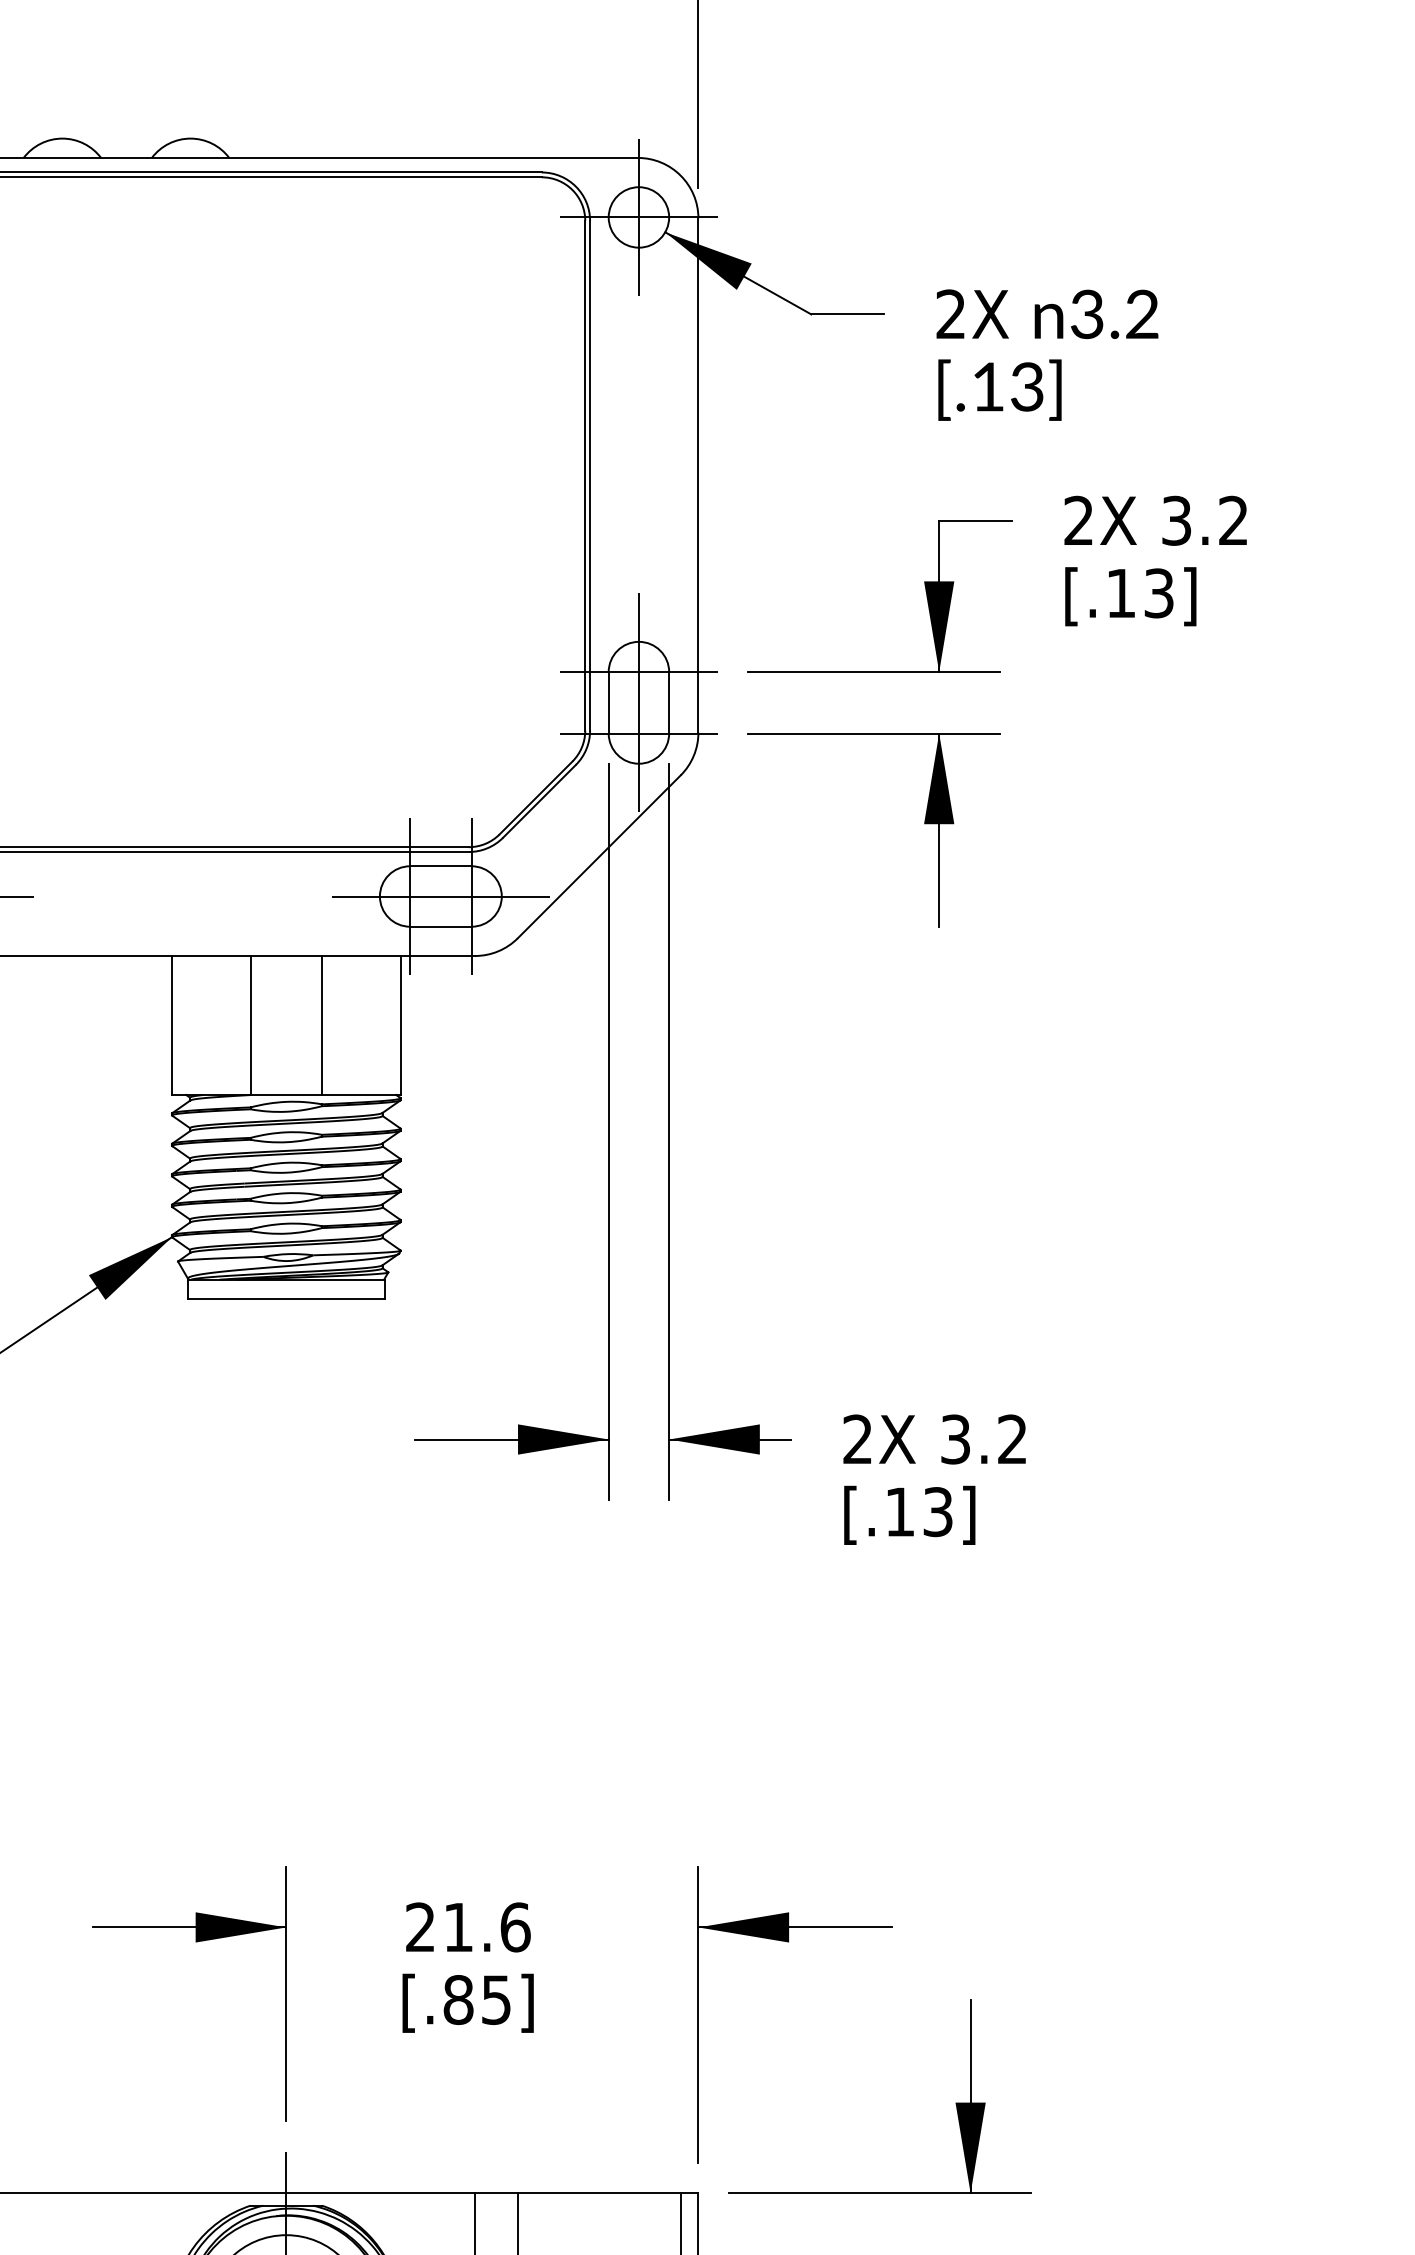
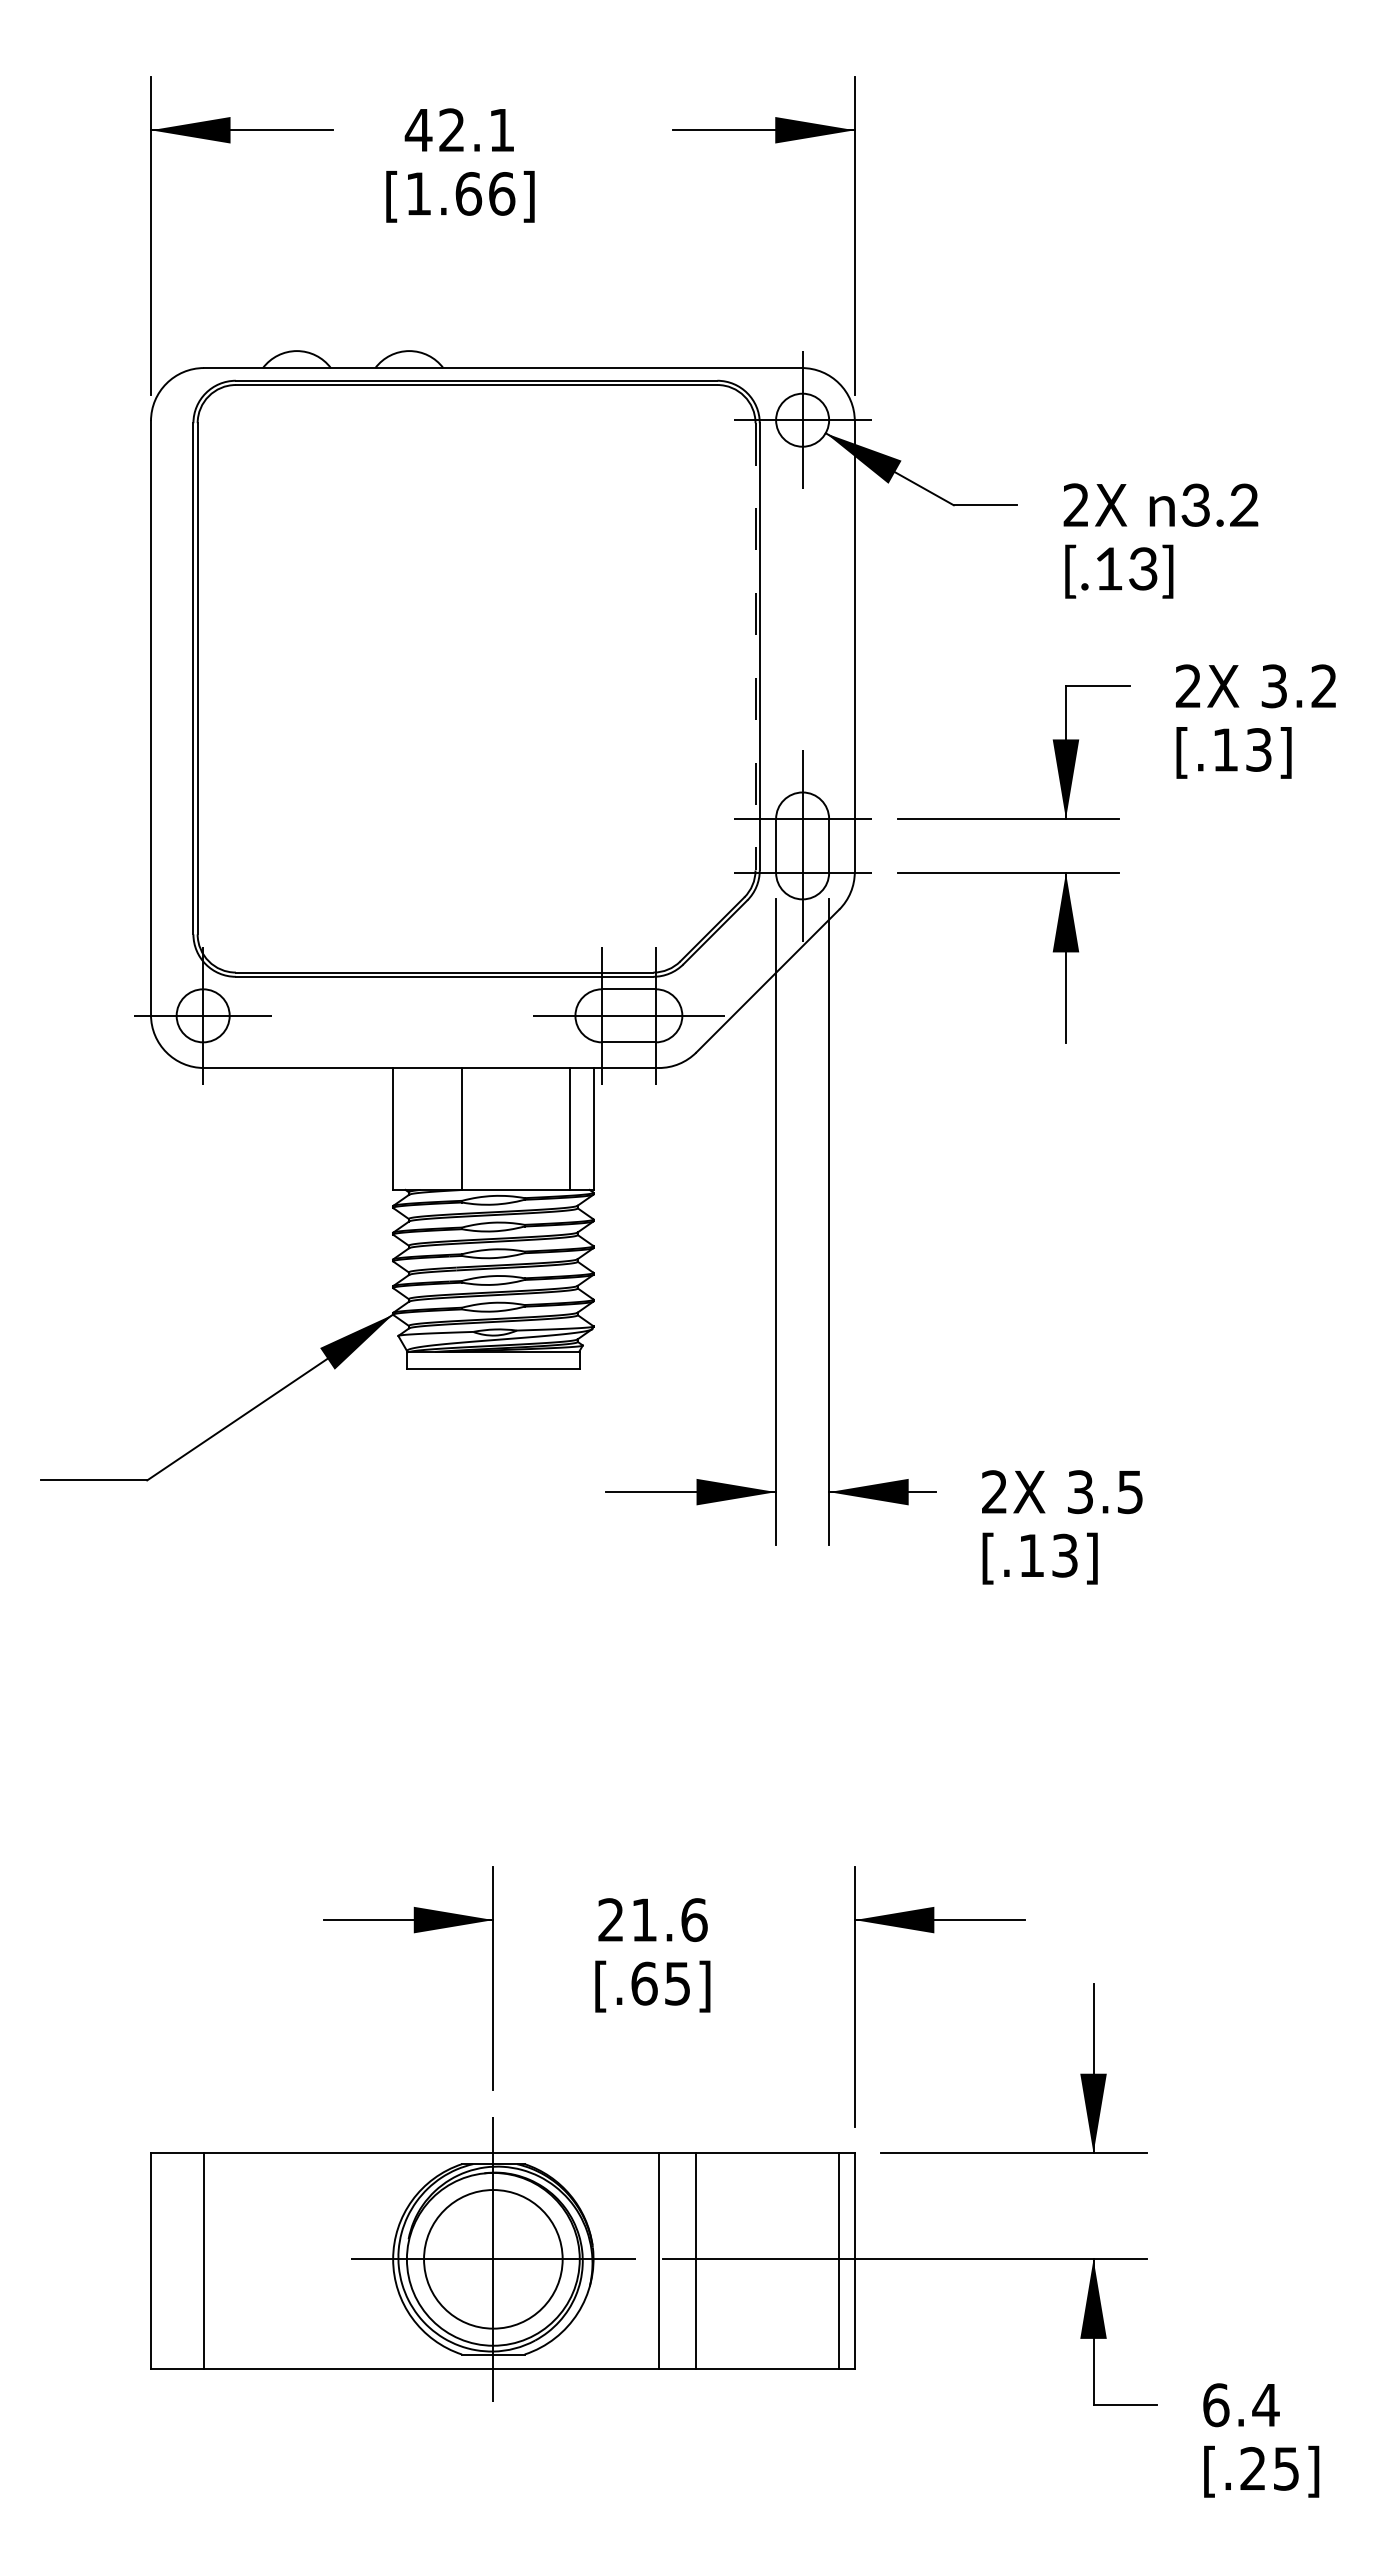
line: (585, 475) -> (755, 646), solid -> dashed
line: (321, 1024) -> (569, 1128), moved
text: (1011, 1439) -> (1129, 1492), 3.2 -> 3.5
text: (458, 1999) -> (644, 1983), [.85] -> [.65]

